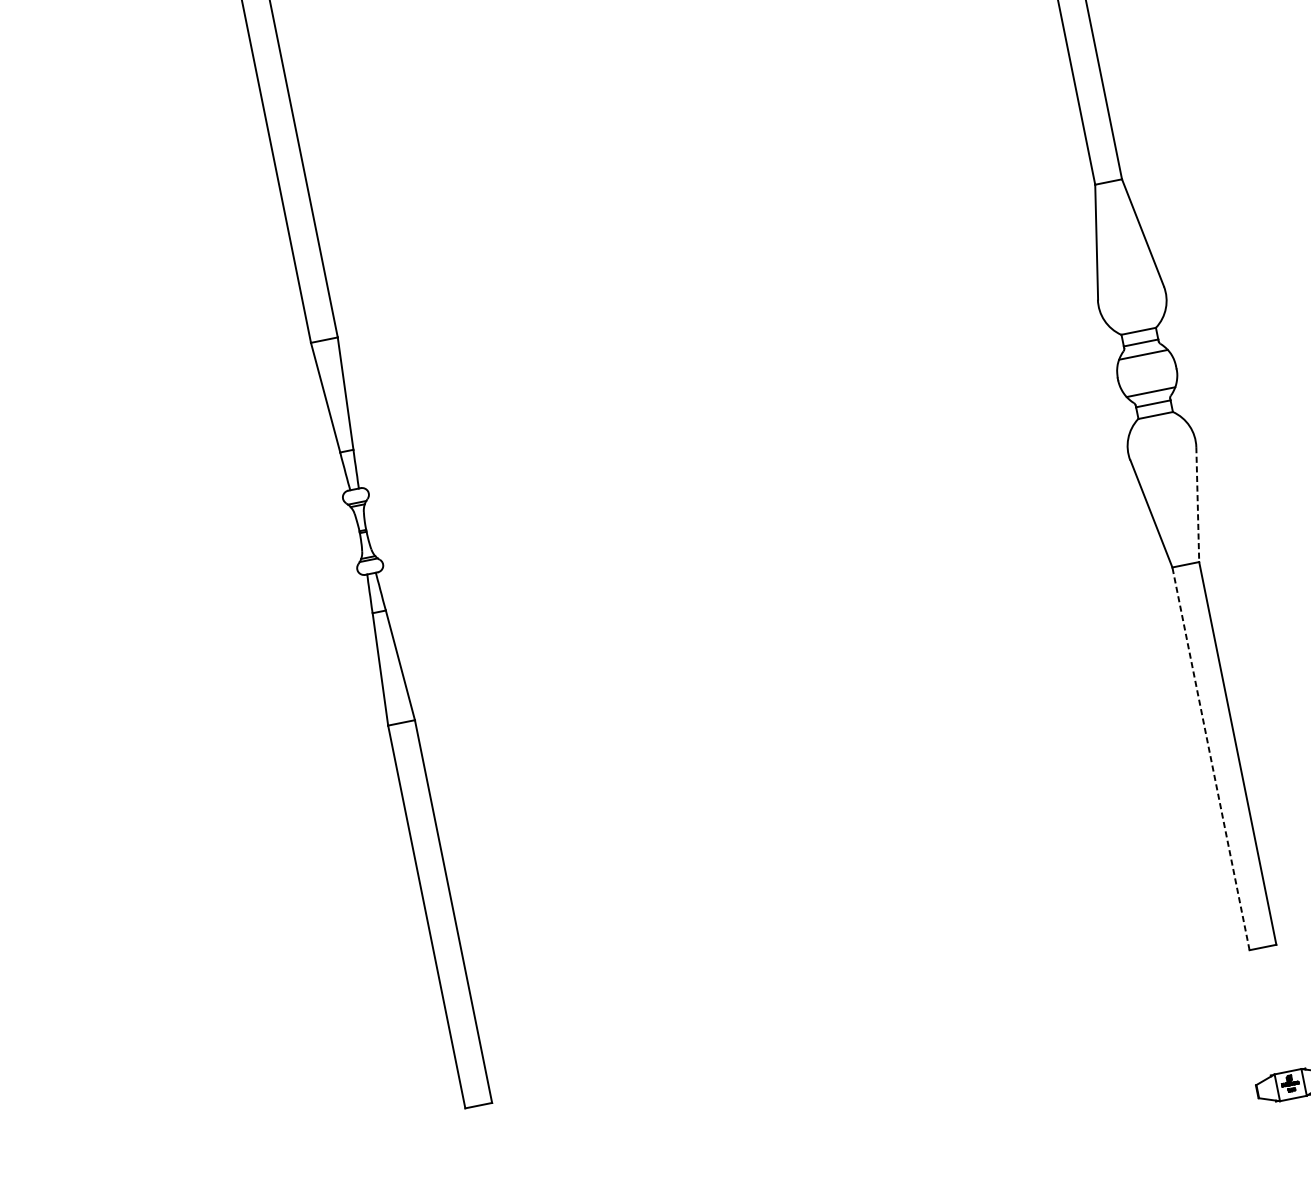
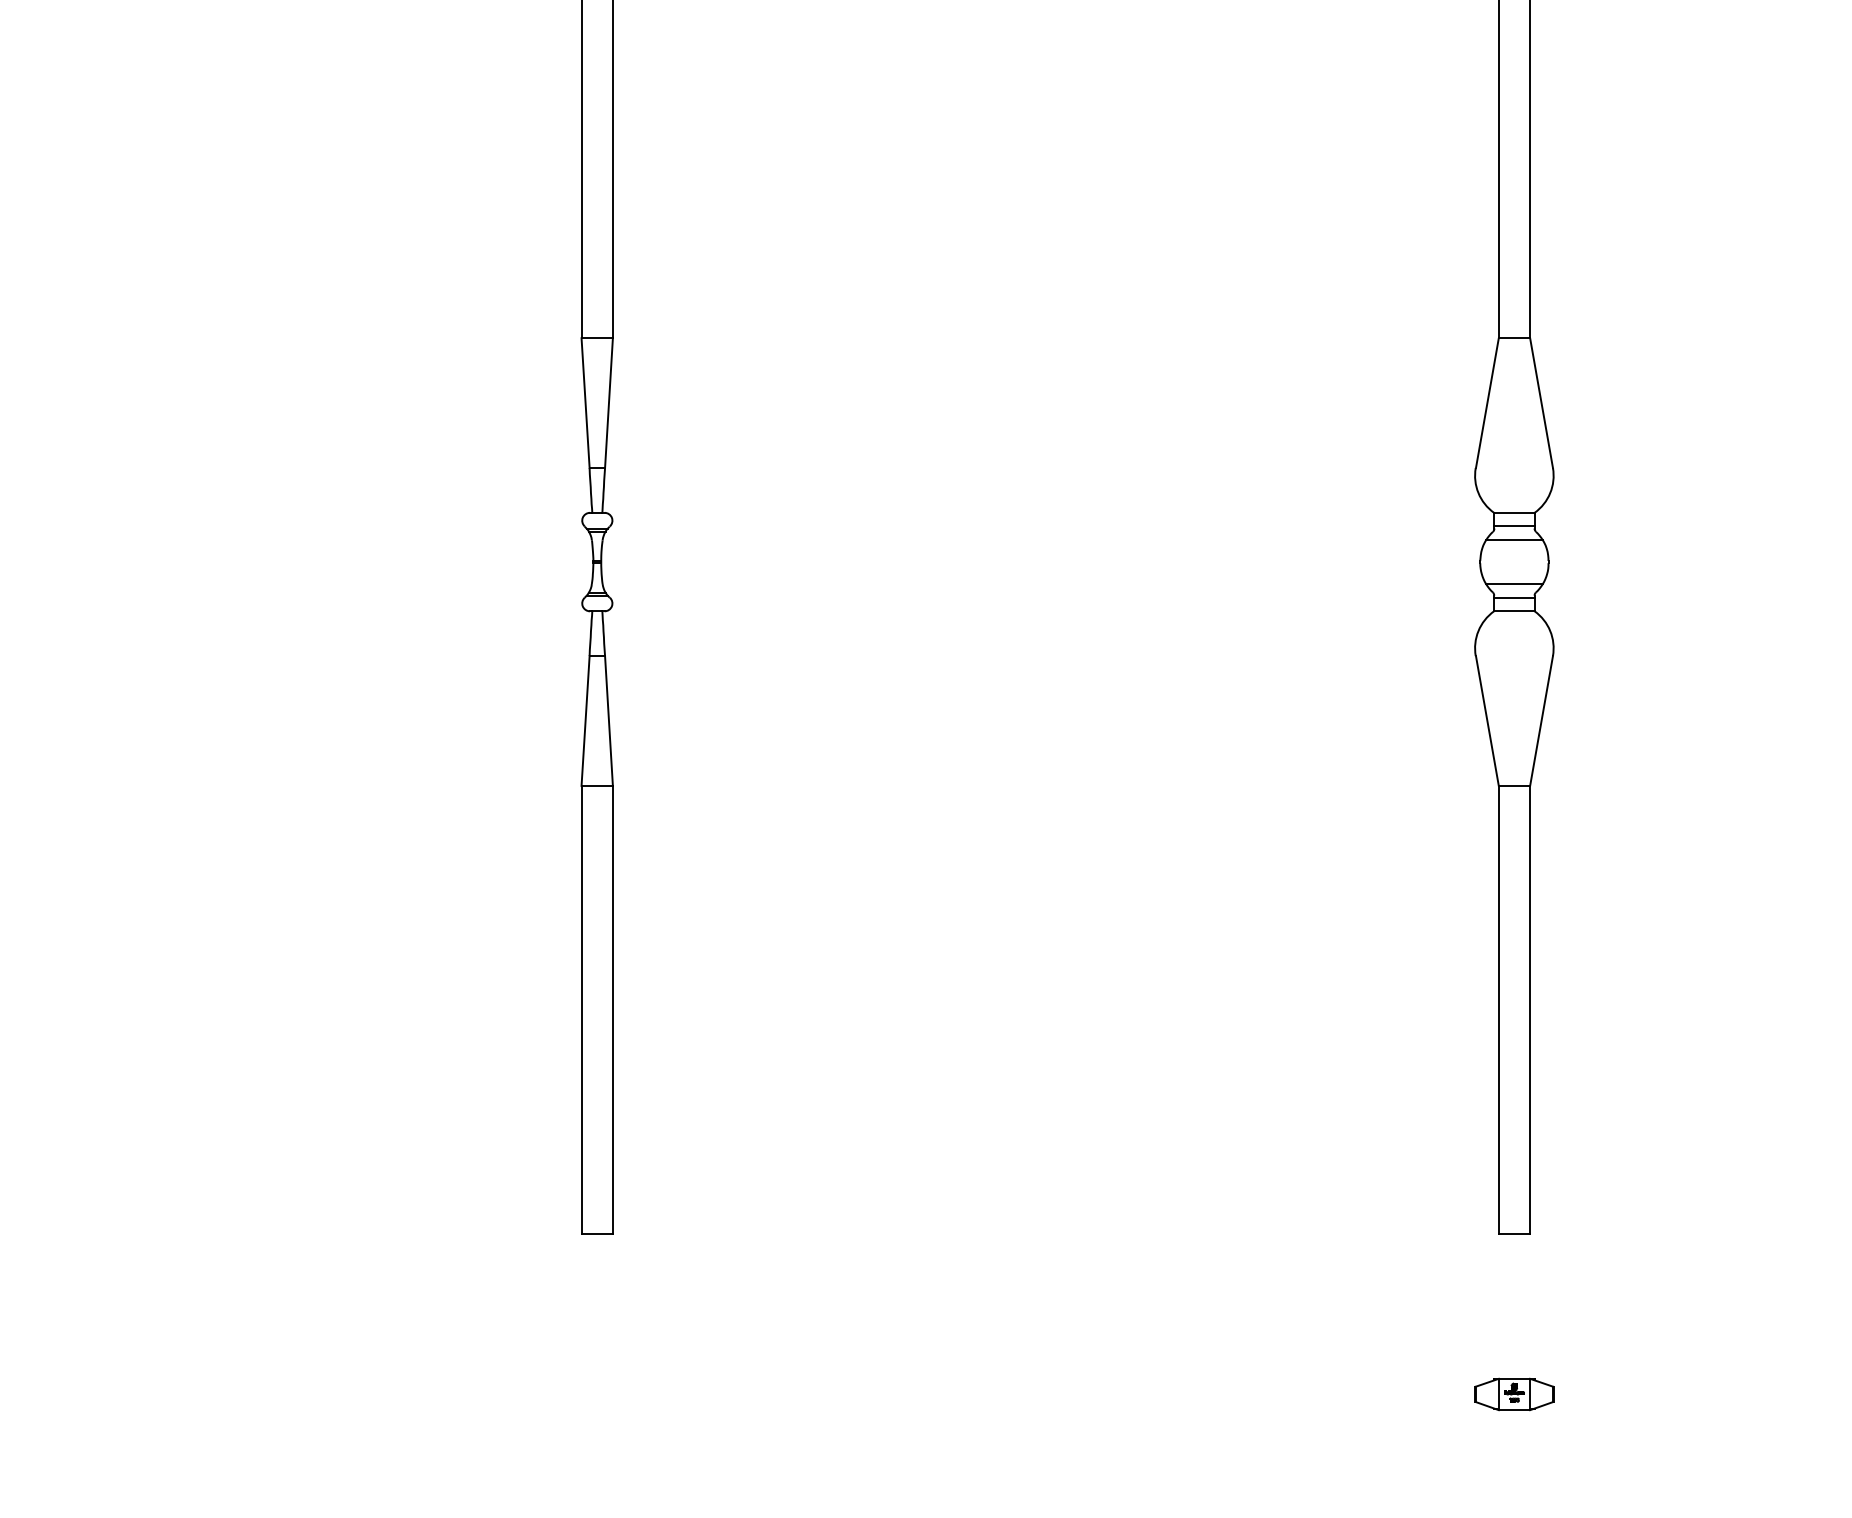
line: (1197, 505) -> (1541, 721), dashed -> solid
line: (1210, 758) -> (1498, 1009), dashed -> solid

